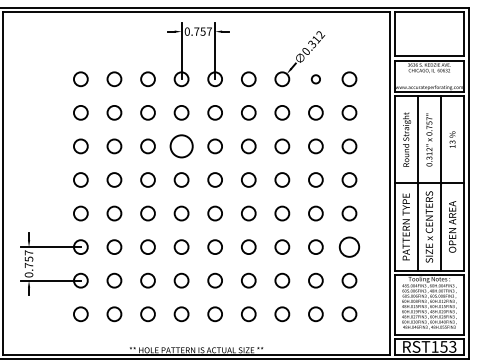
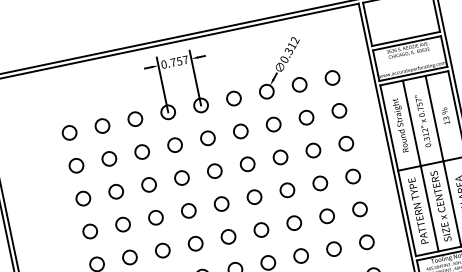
circle: (315, 79) -> (299, 85), size x1.67
circle: (181, 146) -> (181, 178), size x0.62
circle: (349, 246) -> (366, 241), size x0.71

